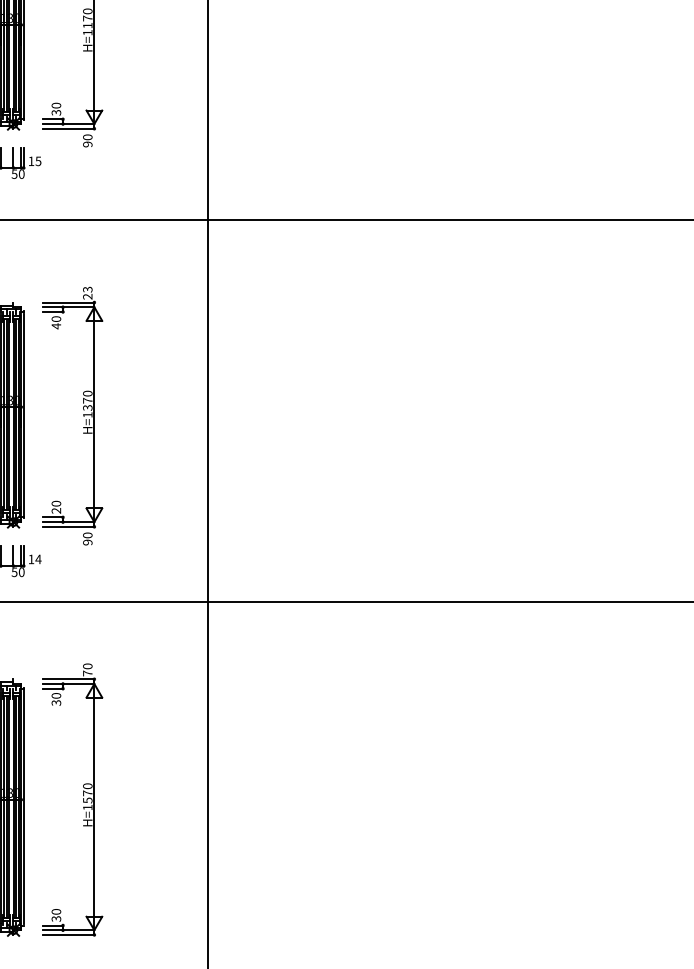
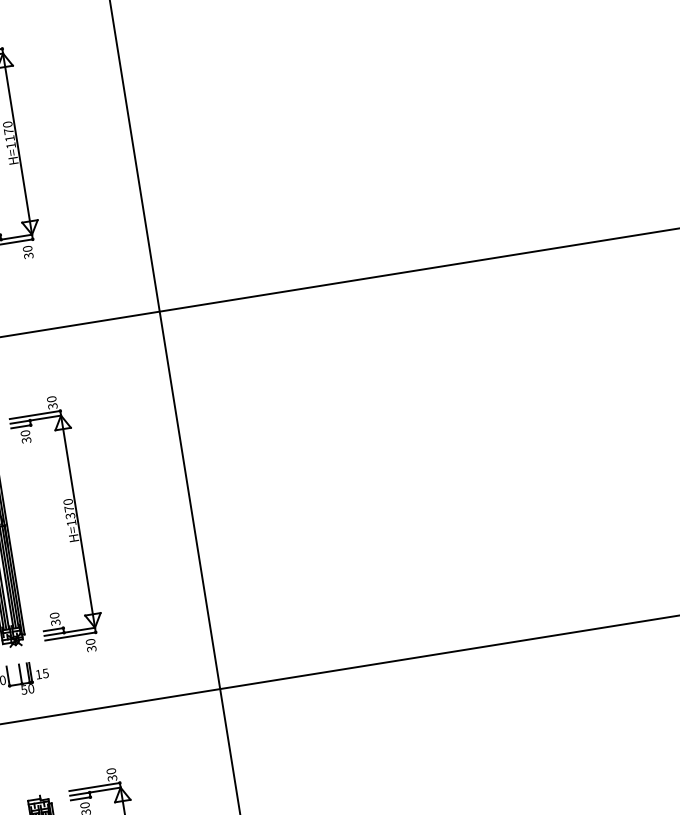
text: (87, 144) -> (28, 256), 90 -> 30
text: (87, 292) -> (51, 402), 23 -> 30
text: (56, 326) -> (26, 440), 40 -> 30
text: (57, 510) -> (56, 622), 20 -> 30
text: (87, 542) -> (91, 649), 90 -> 30
text: (38, 559) -> (45, 673), 14 -> 15
text: (87, 673) -> (112, 778), 70 -> 30

